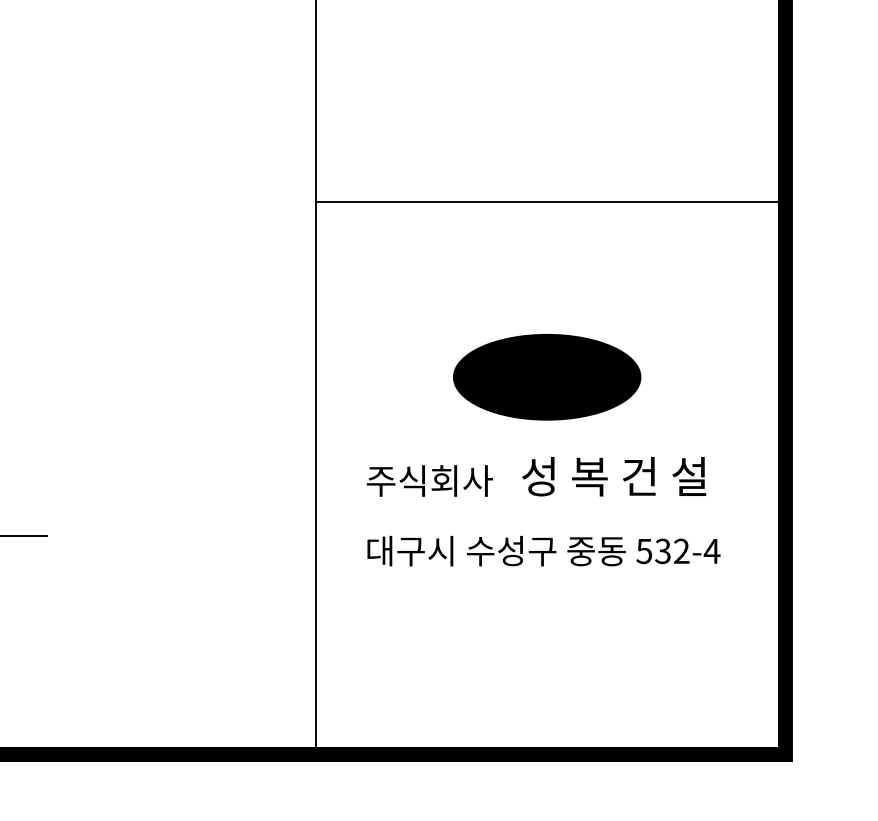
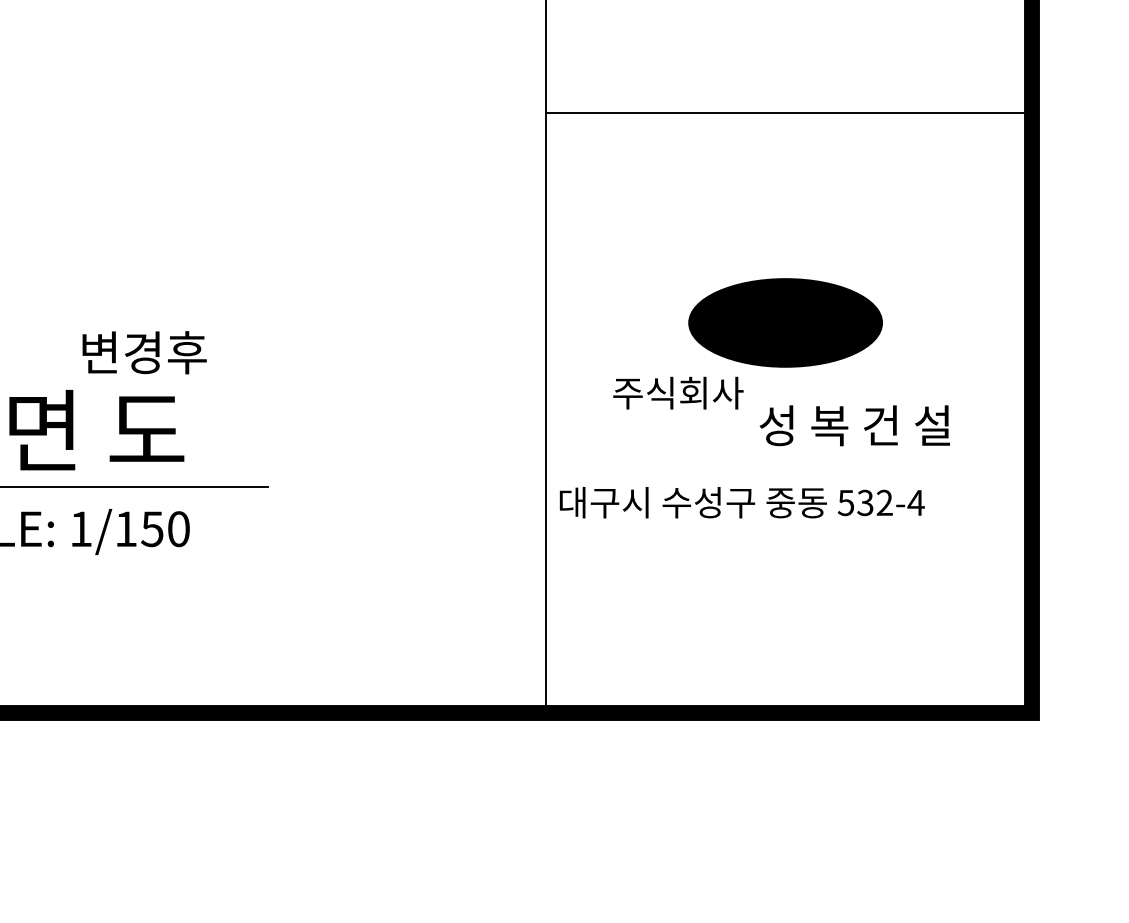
line: (547, 201) -> (785, 112), moved
text: (430, 480) -> (678, 392), moved
text: (543, 550) -> (741, 502), moved

